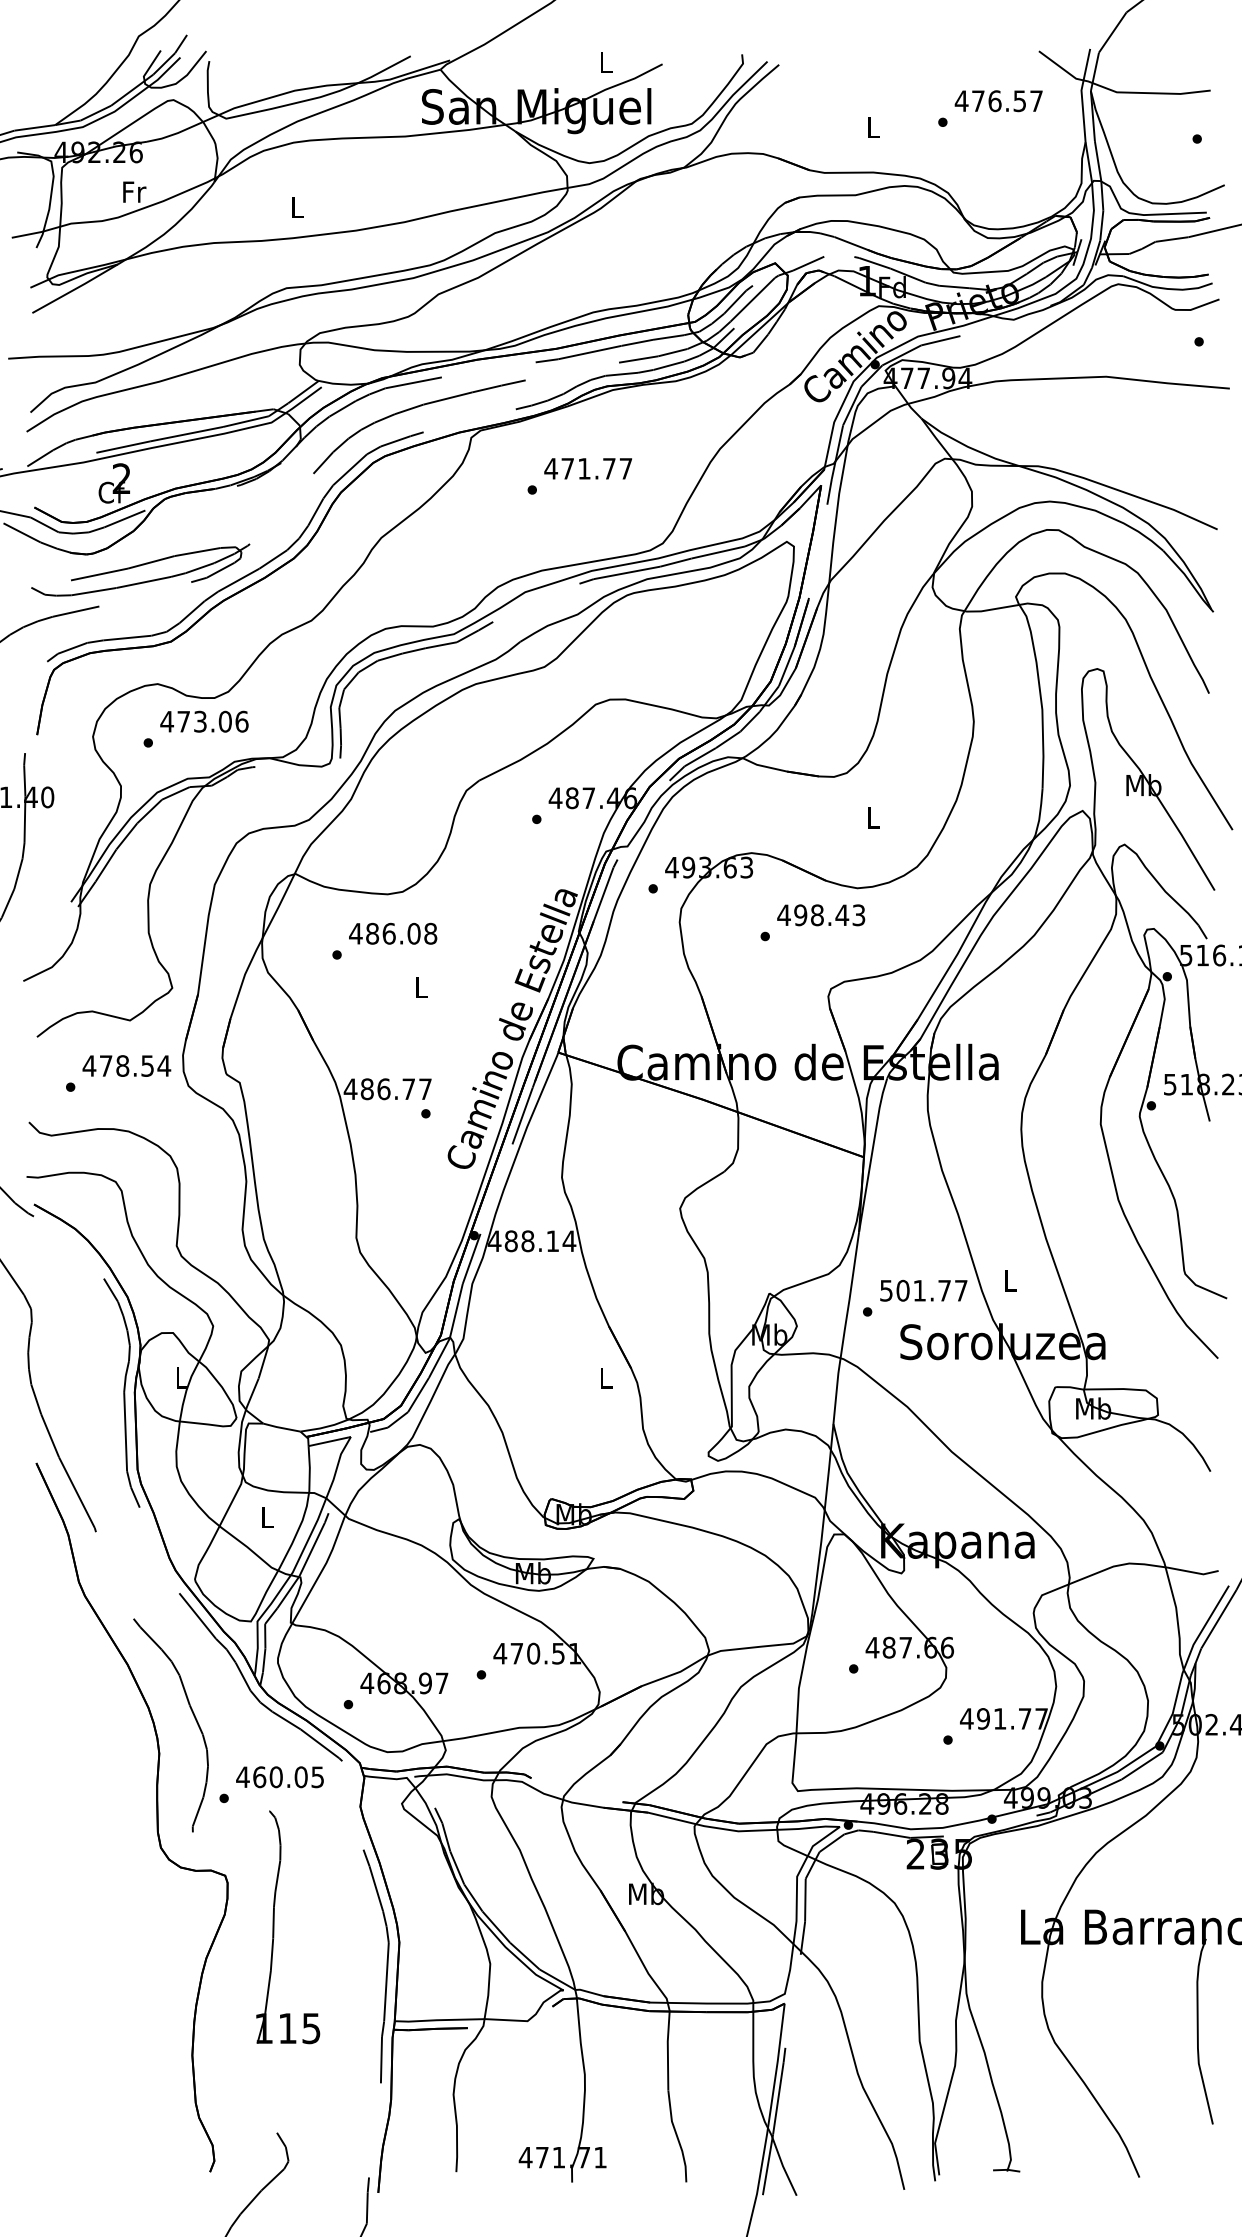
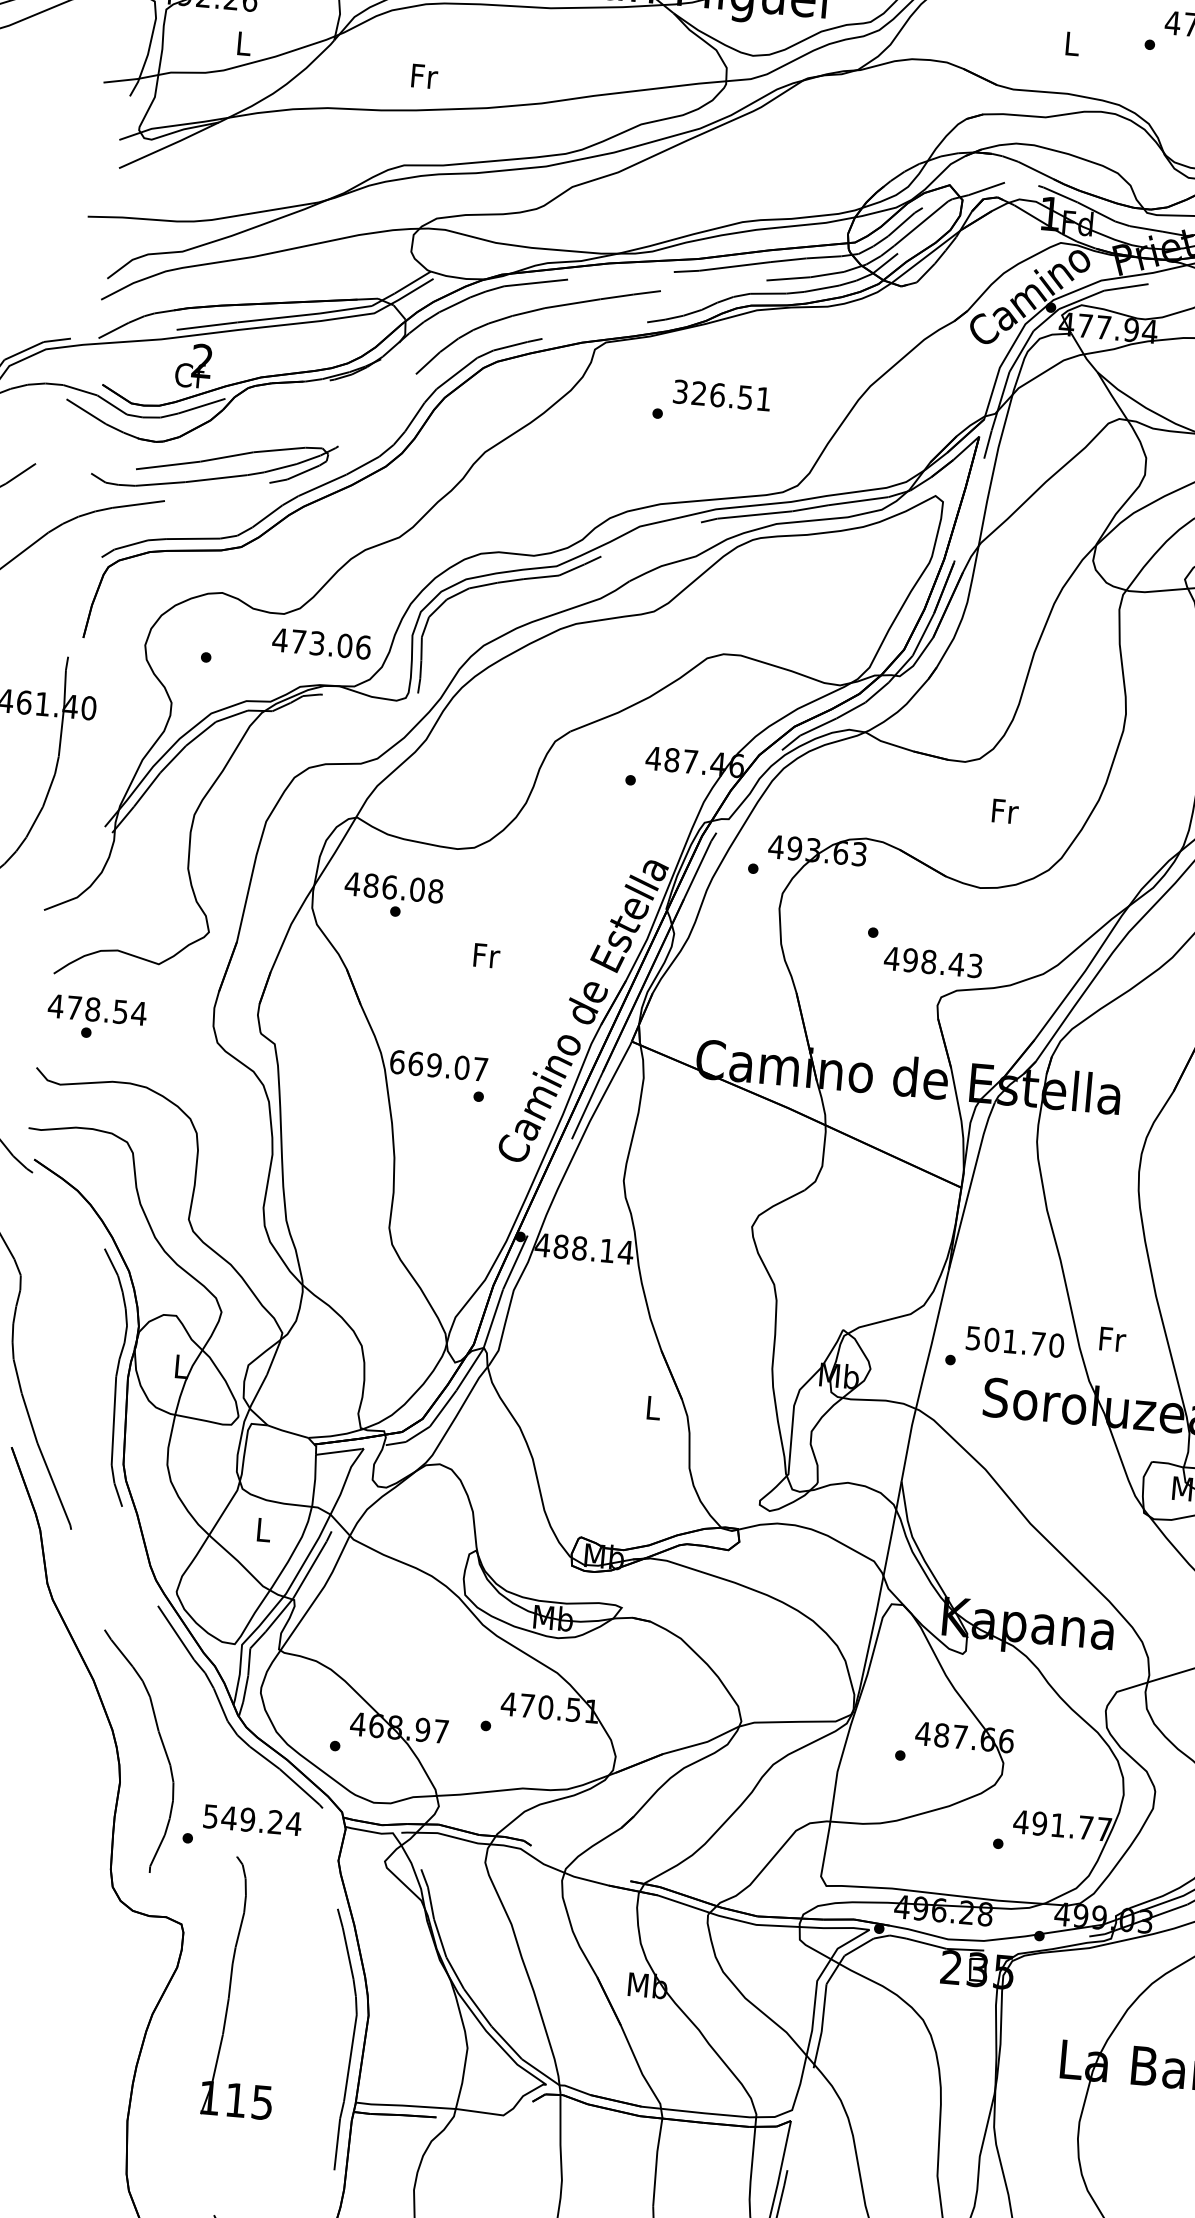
text: (134, 191) -> (244, 43), Fr -> L
text: (297, 206) -> (424, 75), L -> Fr
text: (588, 468) -> (722, 395), 471.77 -> 326.51
text: (204, 721) -> (321, 643), moved
text: (873, 817) -> (1005, 810), L -> Fr
text: (821, 915) -> (933, 962), moved
text: (393, 933) -> (394, 887), moved
text: (421, 986) -> (486, 954), L -> Fr
text: (126, 1065) -> (97, 1009), moved
text: (379, 1089) -> (429, 1065), 486.77 -> 669.07
text: (1010, 1280) -> (1112, 1338), L -> Fr
text: (960, 1290) -> (1055, 1345), 501.77 -> 501.70
text: (280, 1777) -> (252, 1820), 460.05 -> 549.24

